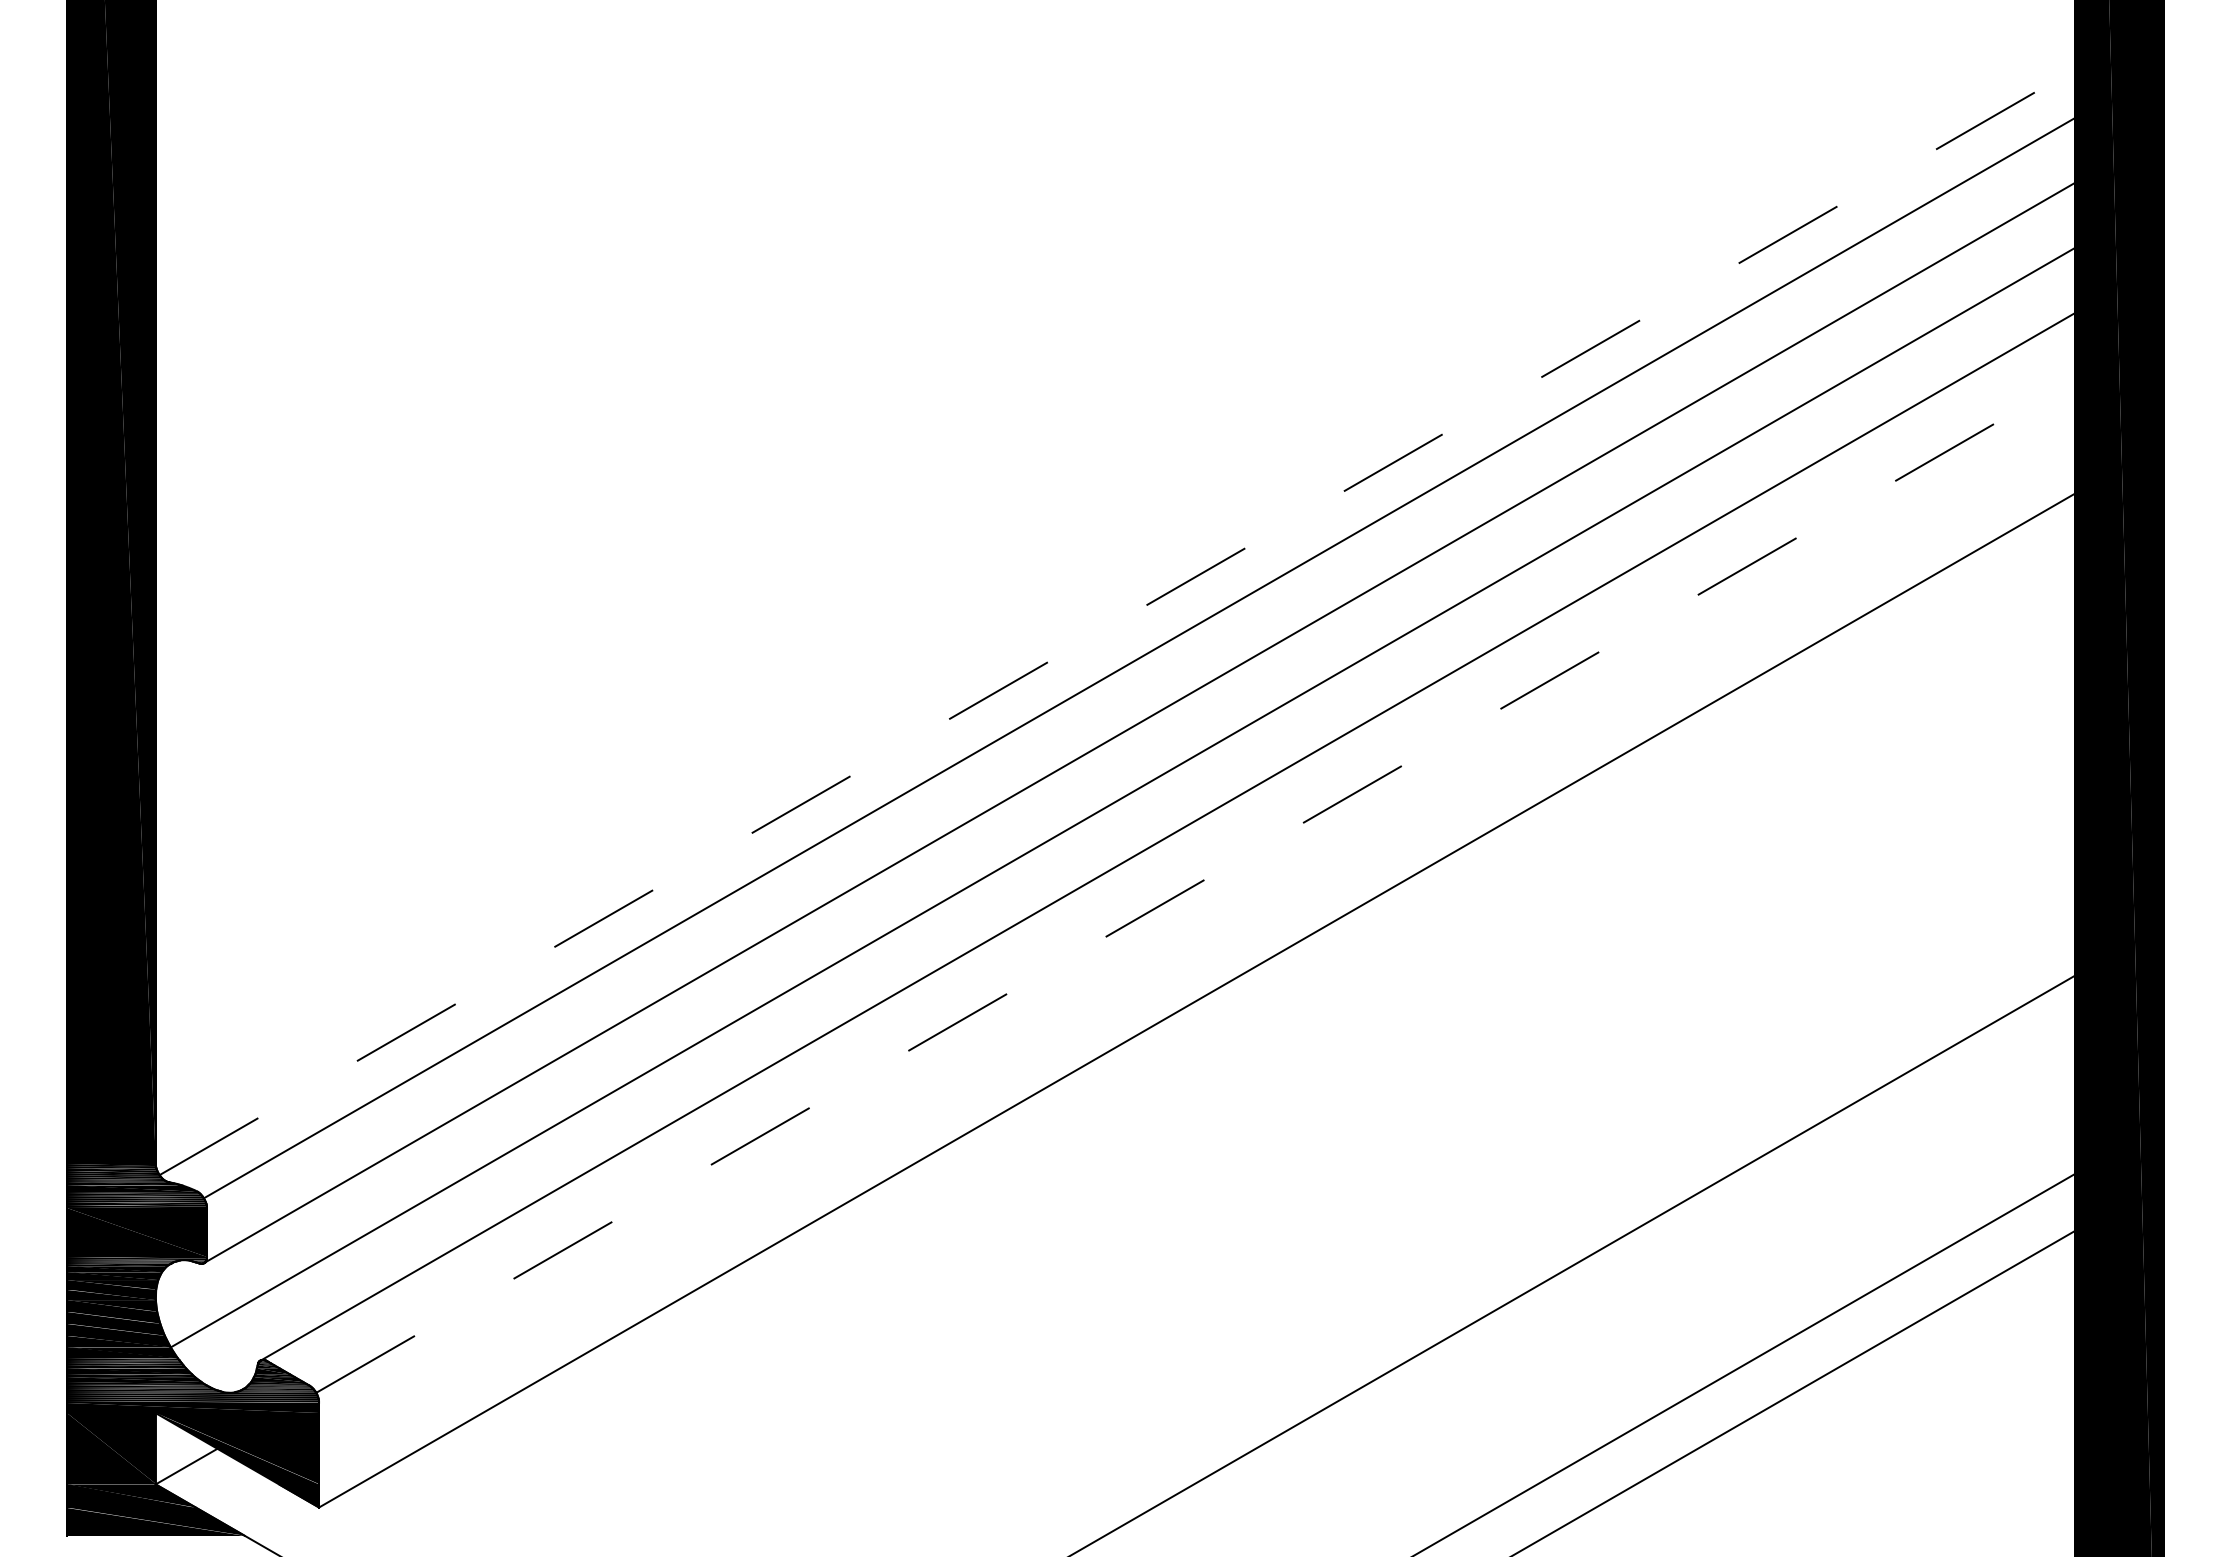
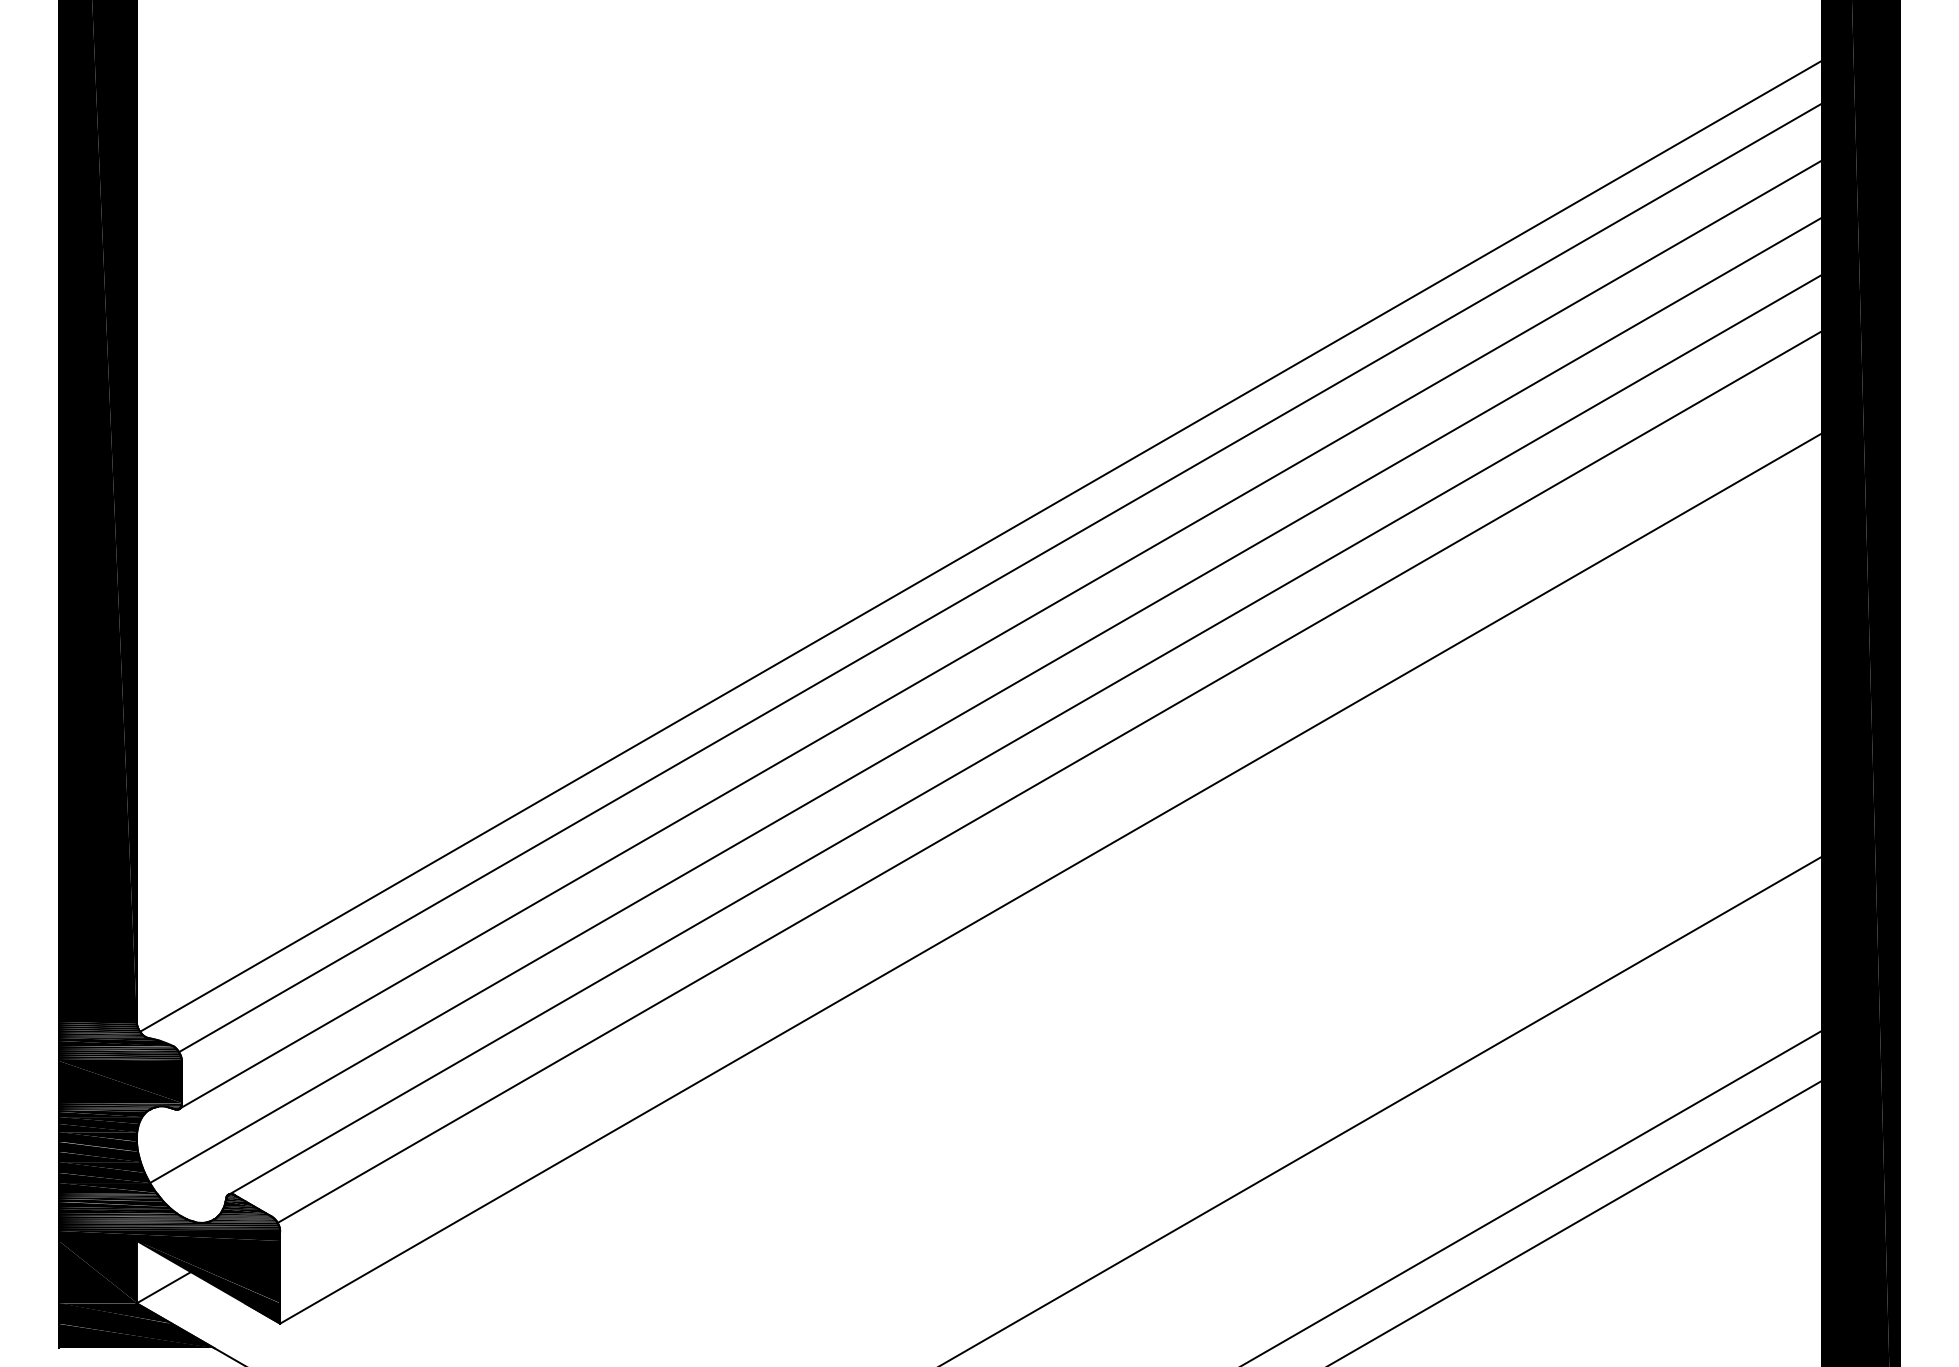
line: (1117, 622) -> (981, 546), dashed -> solid
line: (1195, 885) -> (1049, 777), dashed -> solid

